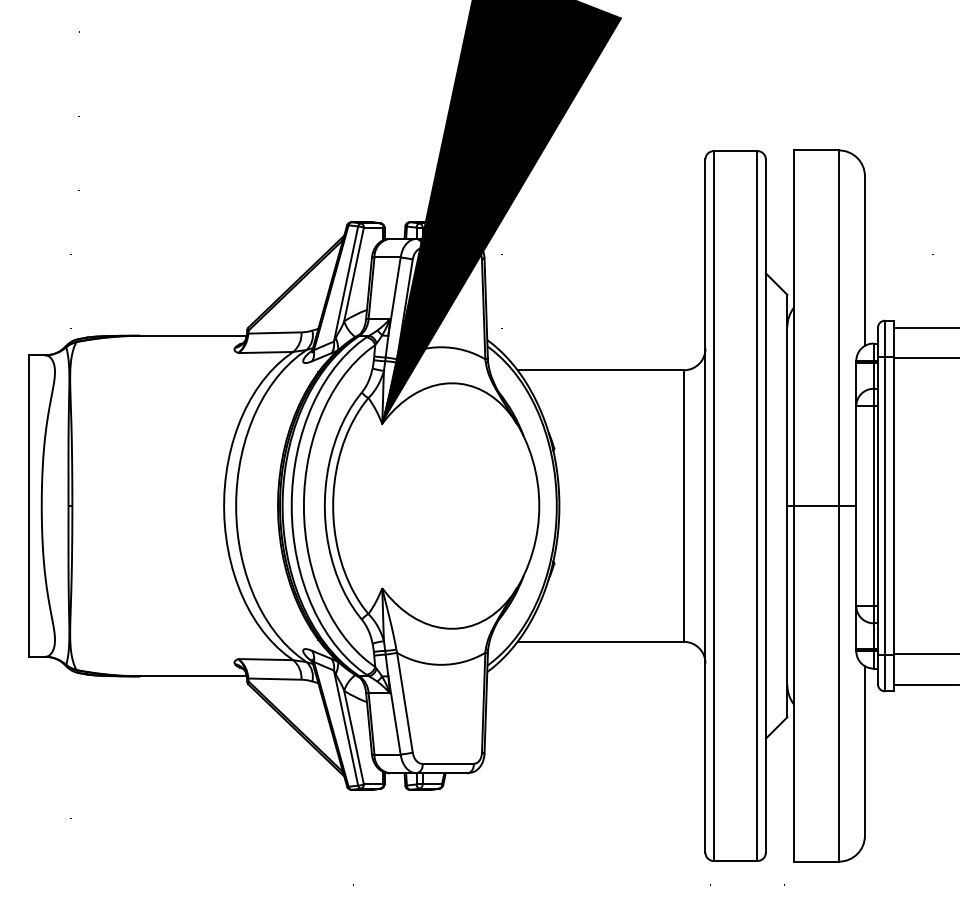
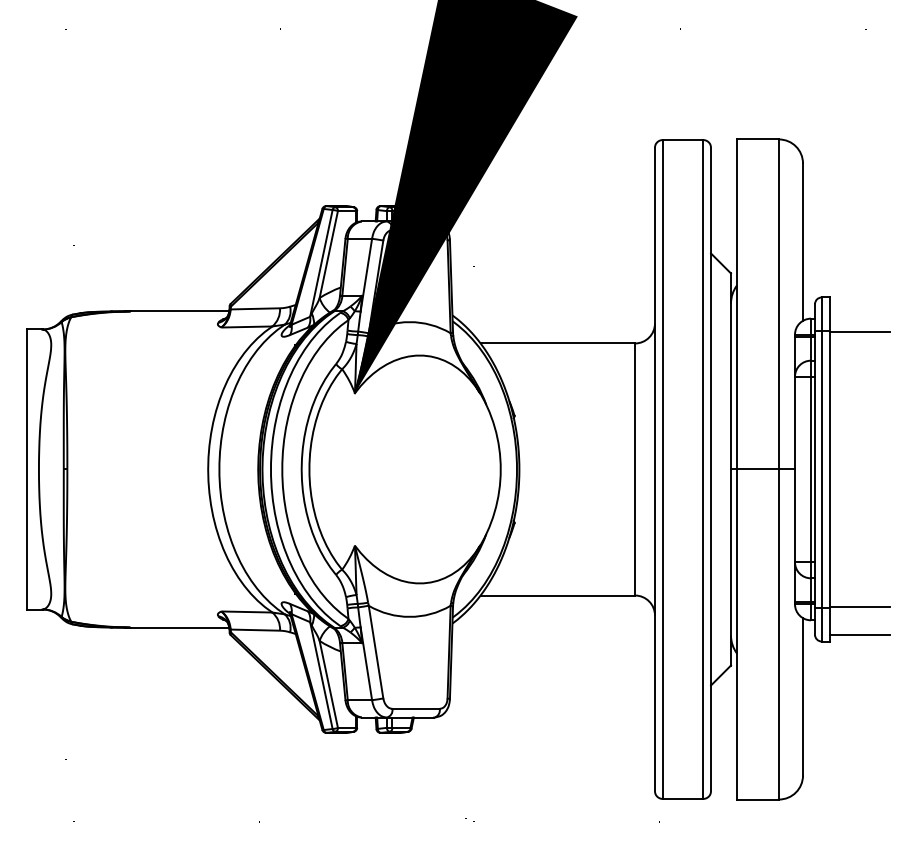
line: (925, 327) -> (859, 303), removed

